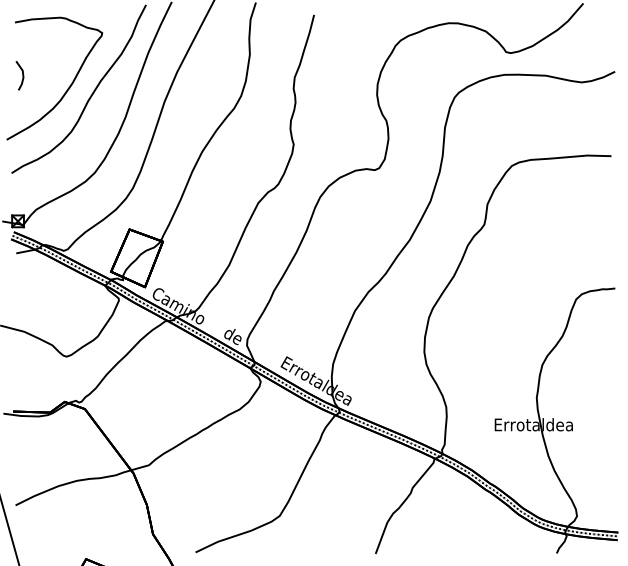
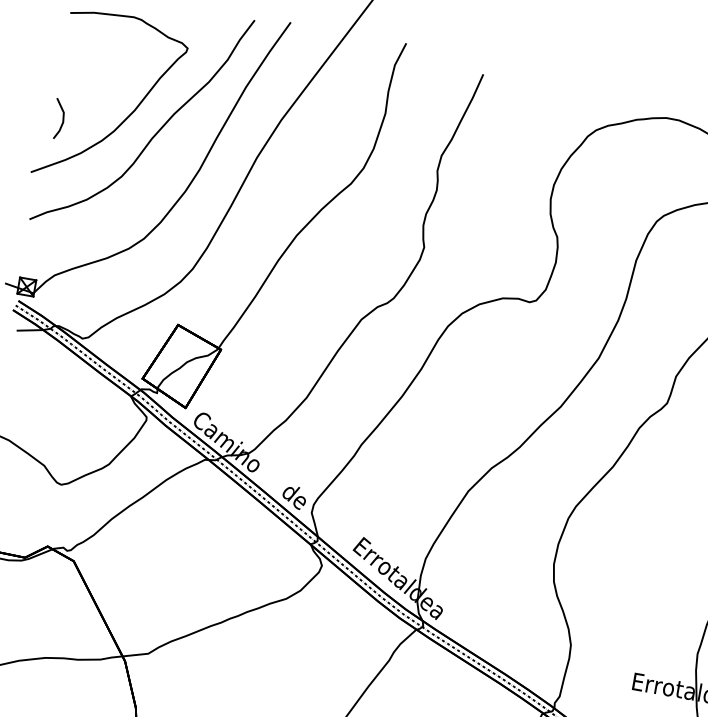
line: (22, 75) -> (62, 119), moved

